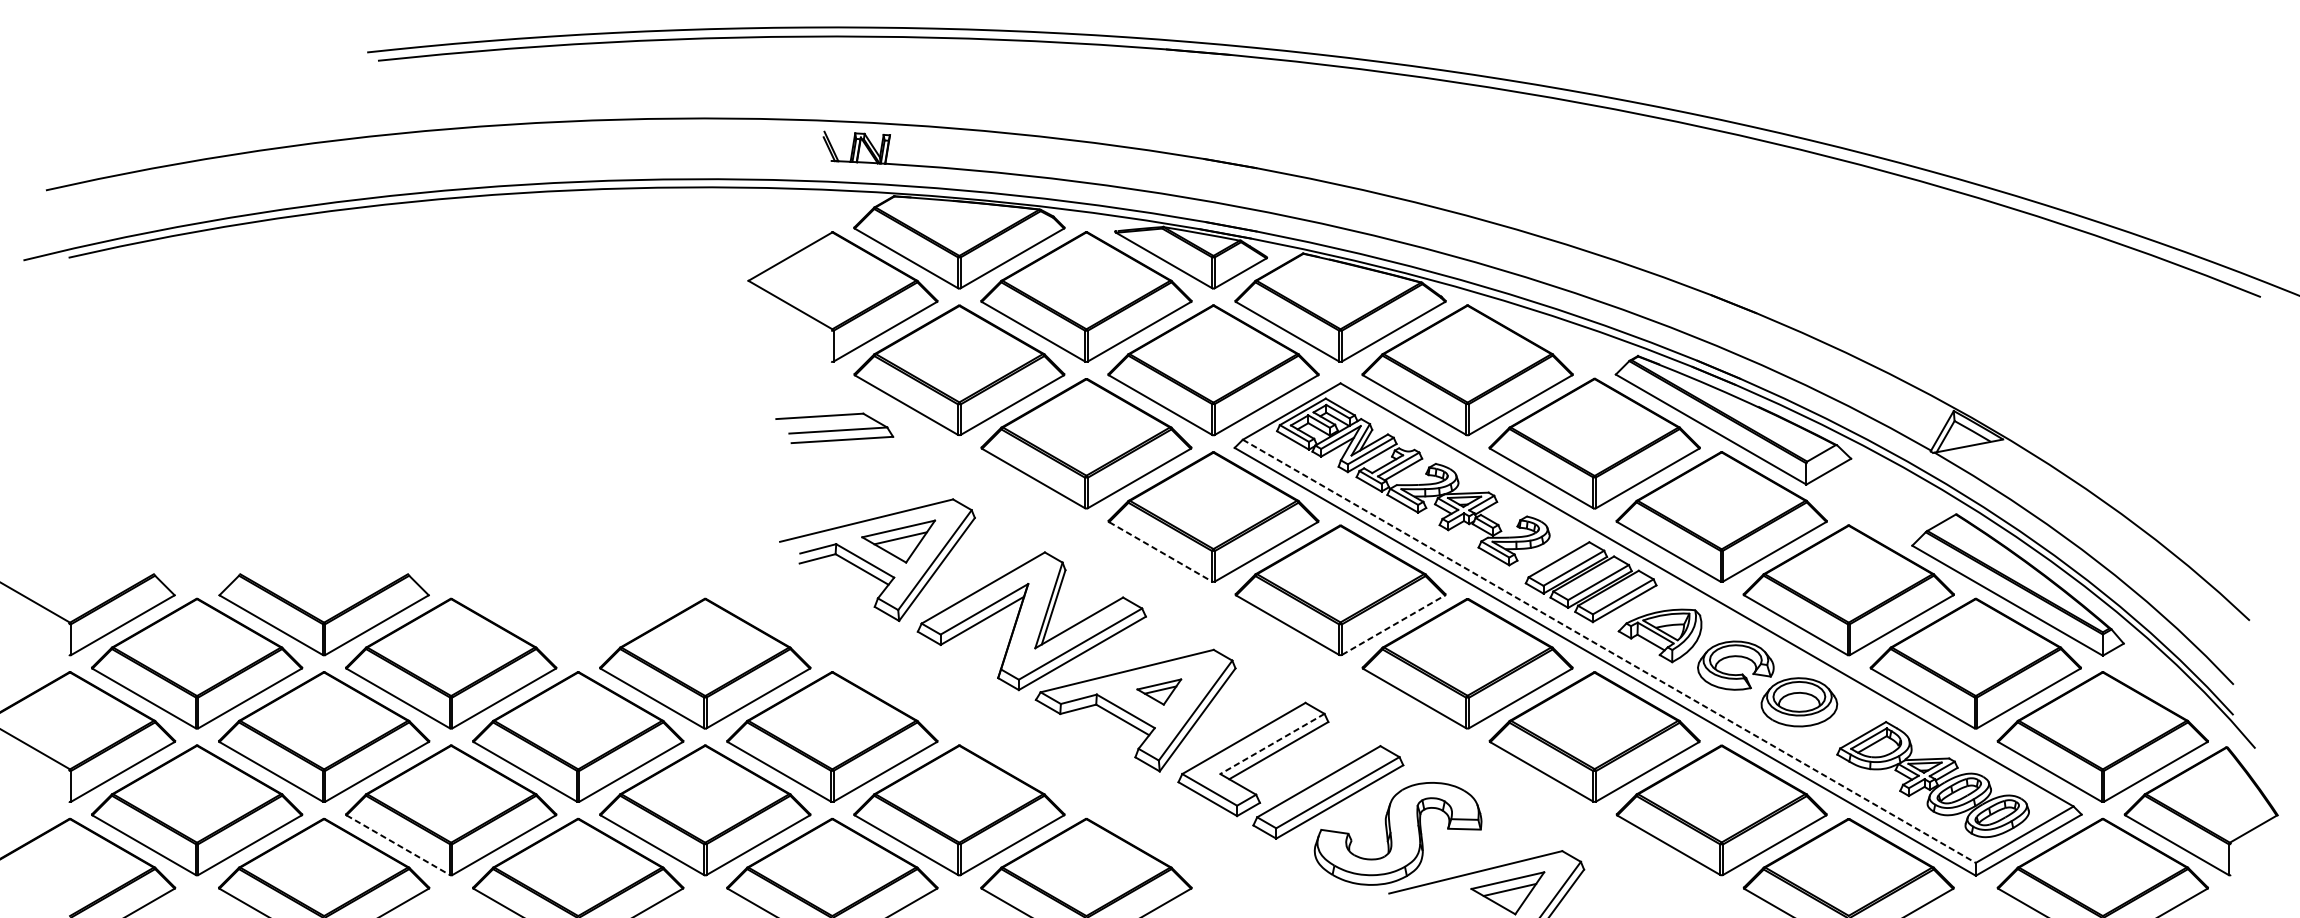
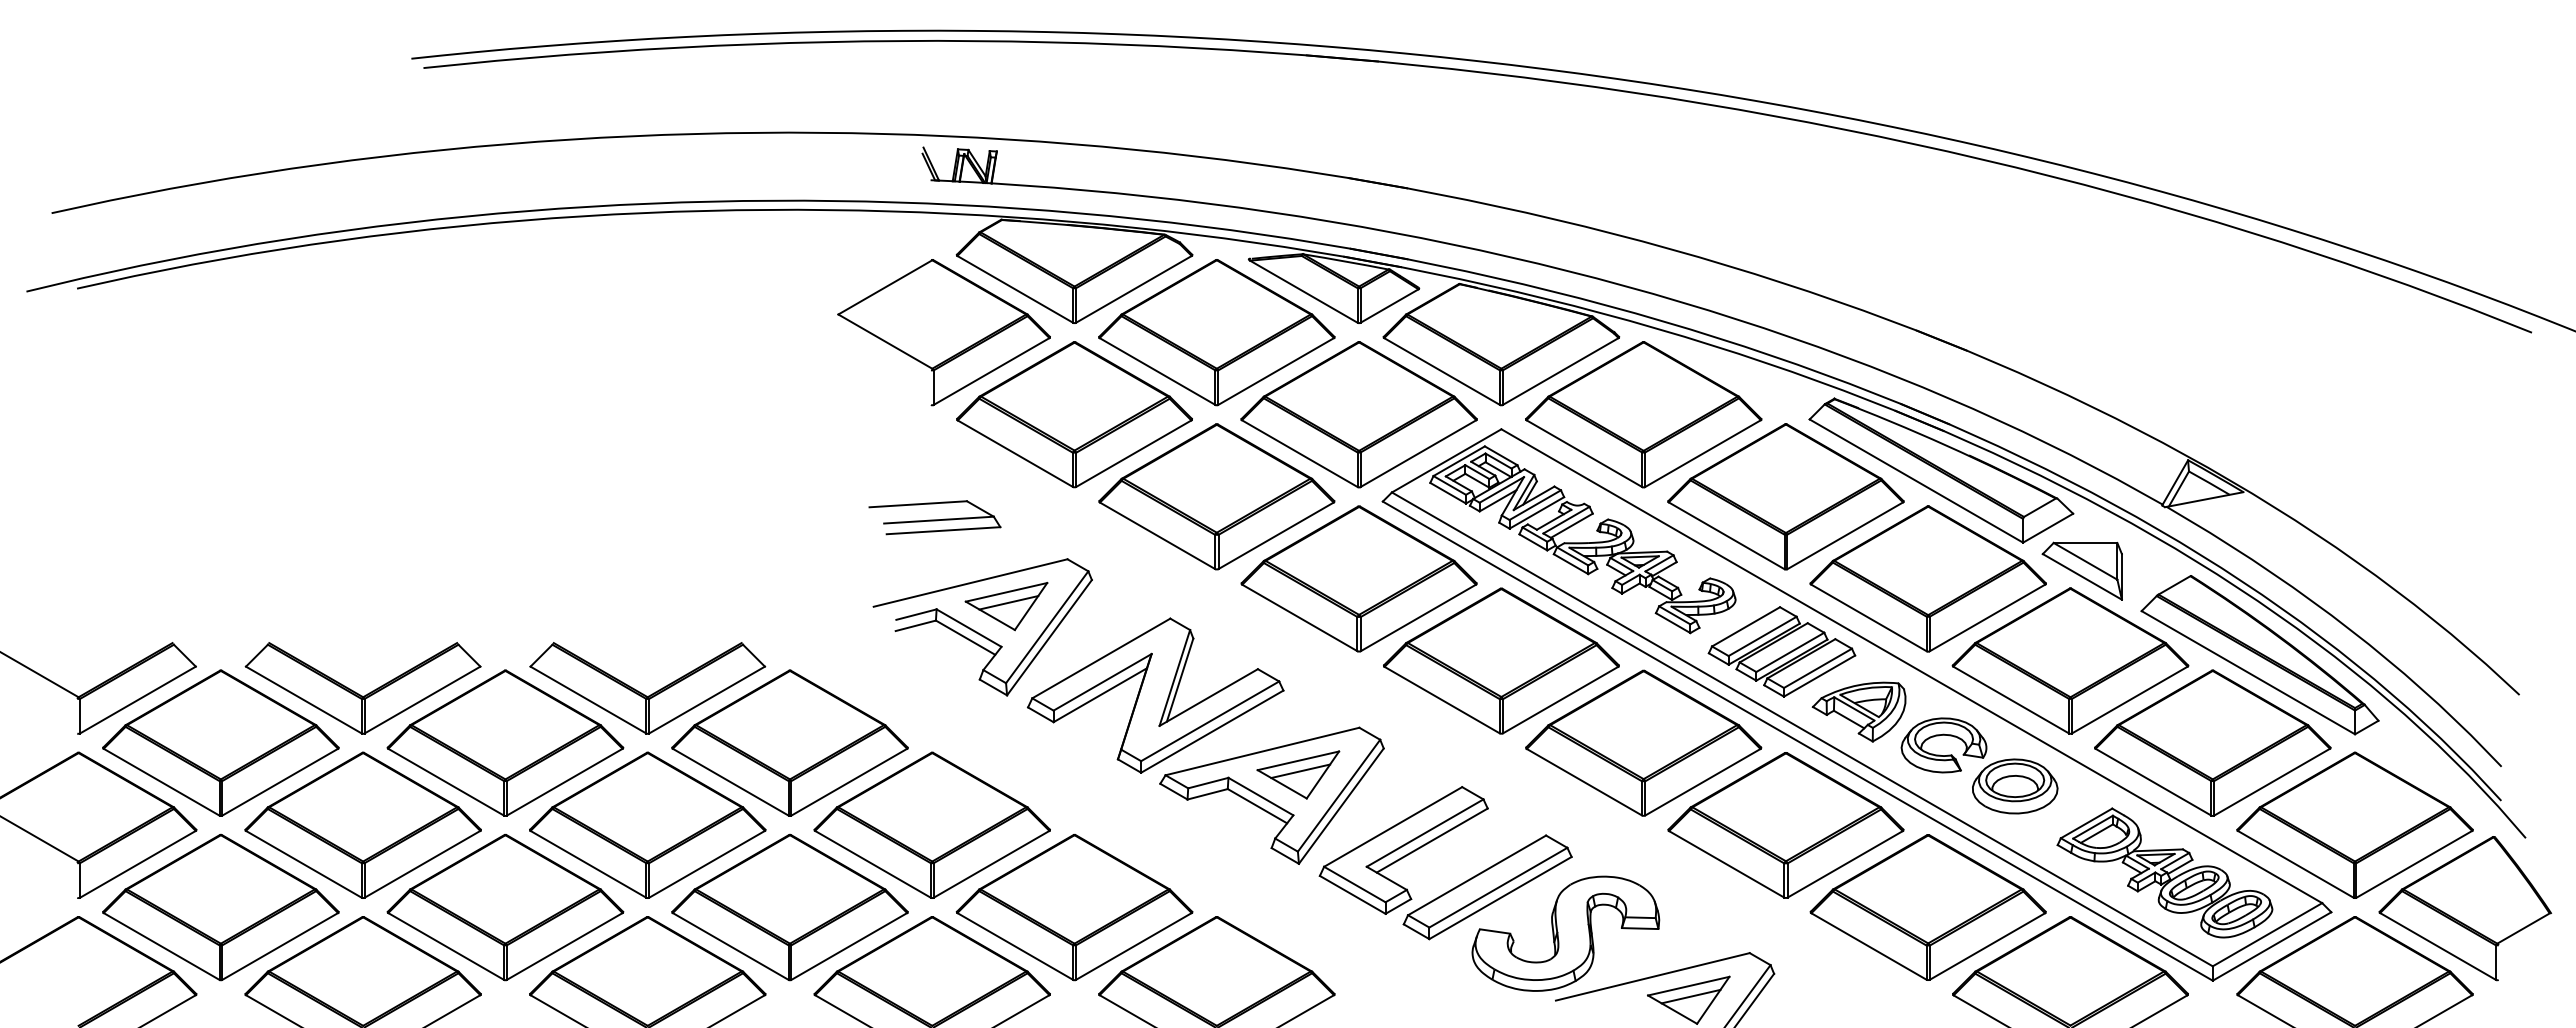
part: (834, 428) -> (934, 517), moved
part: (1858, 509) -> (2081, 570), added
line: (1161, 552) -> (1300, 618), dashed -> solid
part: (576, 620) -> (645, 694), added
line: (1394, 624) -> (1561, 699), dashed -> solid
line: (1609, 651) -> (1802, 729), dashed -> solid
part: (1159, 691) -> (1298, 774), size x1.67
line: (1271, 744) -> (1424, 833), dashed -> solid
line: (398, 845) -> (446, 946), dashed -> solid

